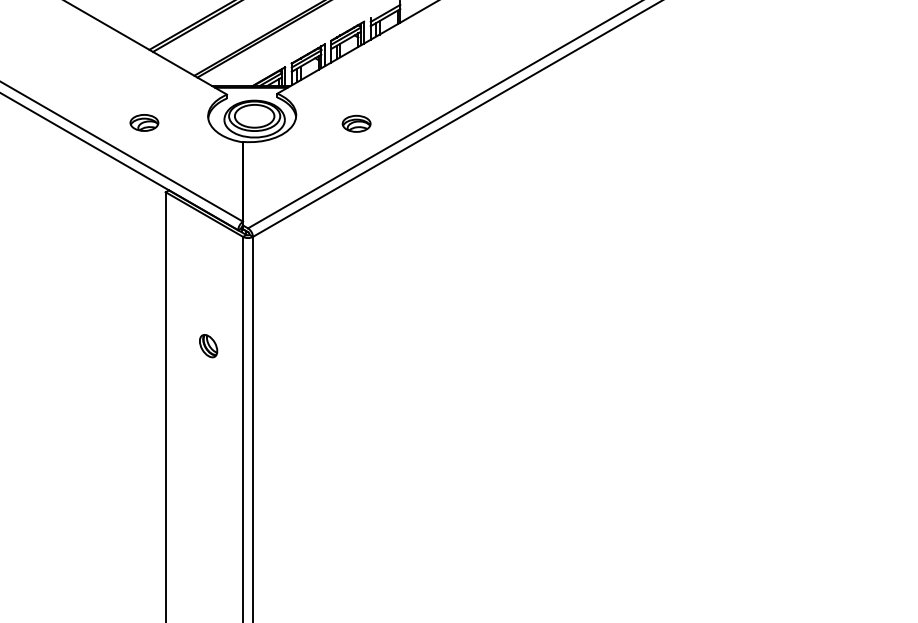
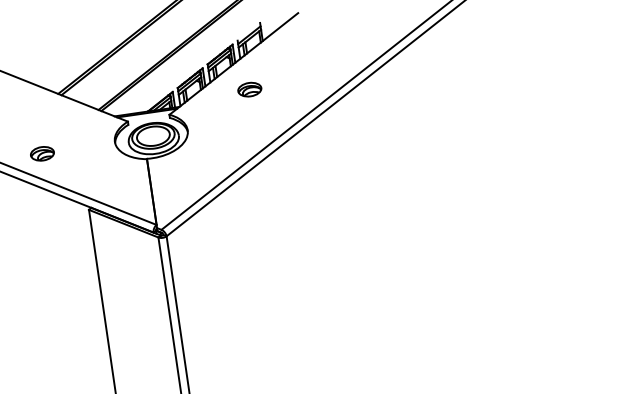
part: (144, 122) -> (42, 153), moved
part: (356, 123) -> (249, 89), moved
part: (208, 346) -> (143, 332), removed

